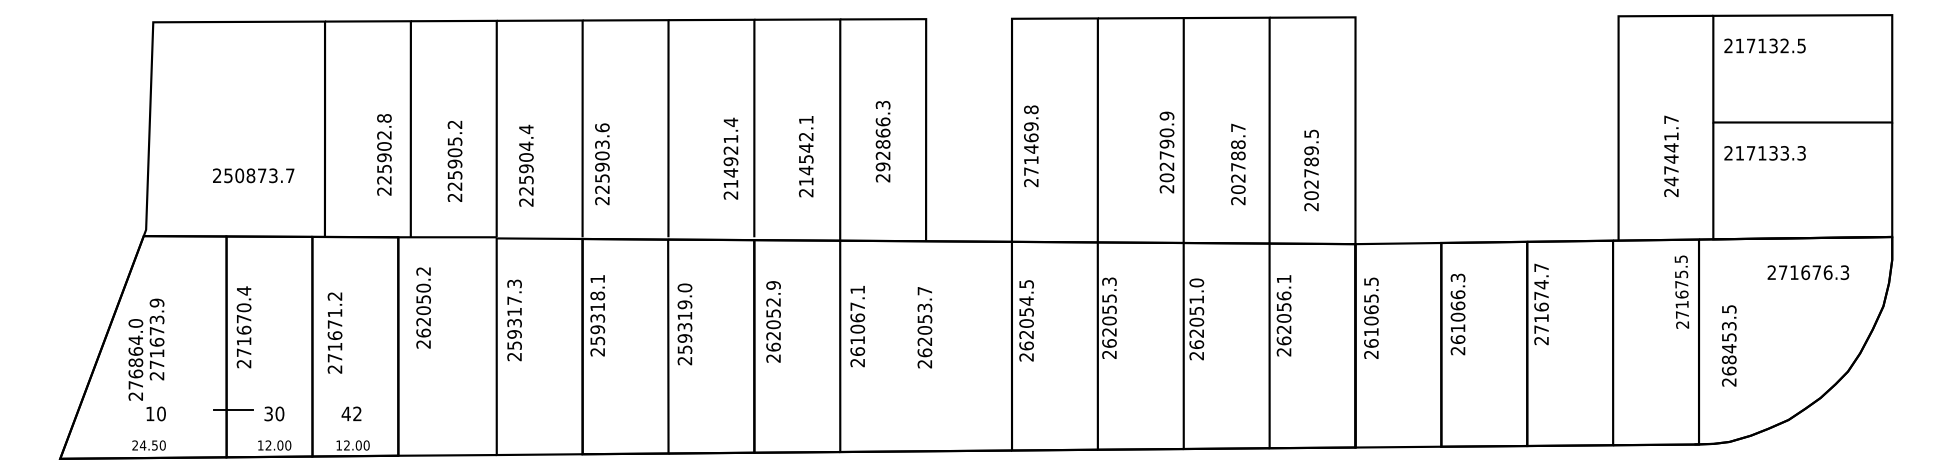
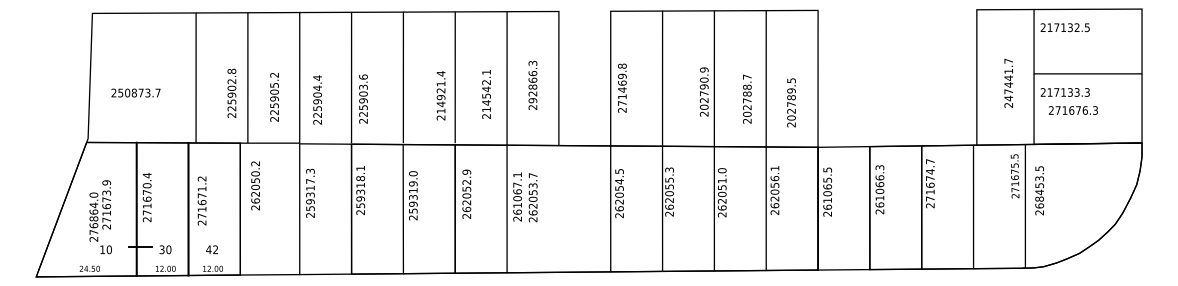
text: (1671, 154) -> (1008, 82), moved
text: (252, 174) -> (135, 92), moved
text: (1806, 272) -> (1072, 110), moved
text: (923, 327) -> (532, 197), moved
text: (1729, 345) -> (1039, 190), moved
text: (146, 360) -> (100, 217), moved

